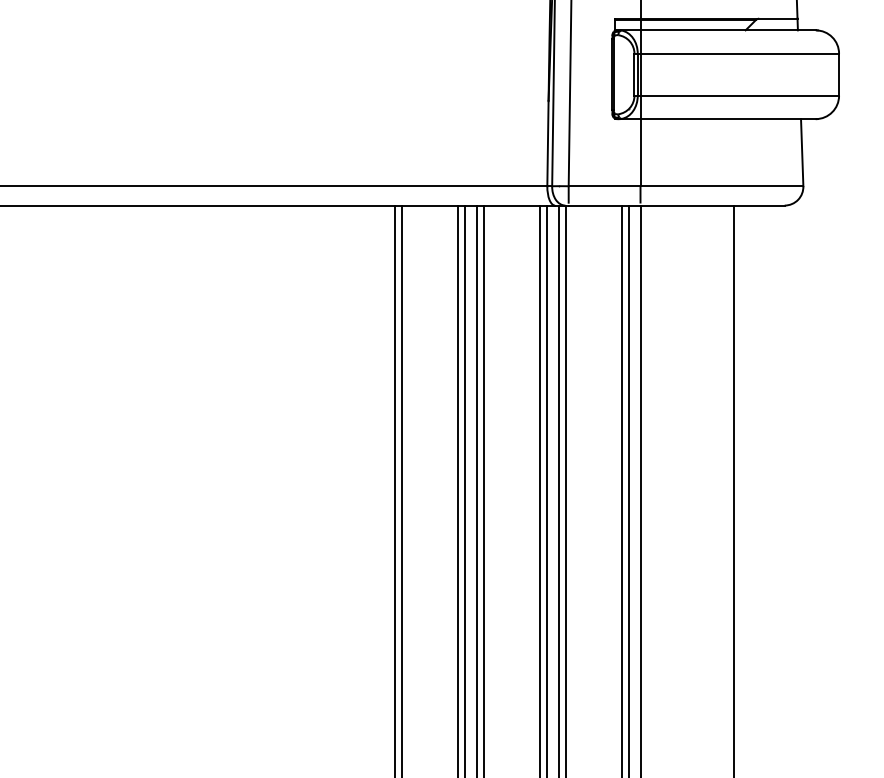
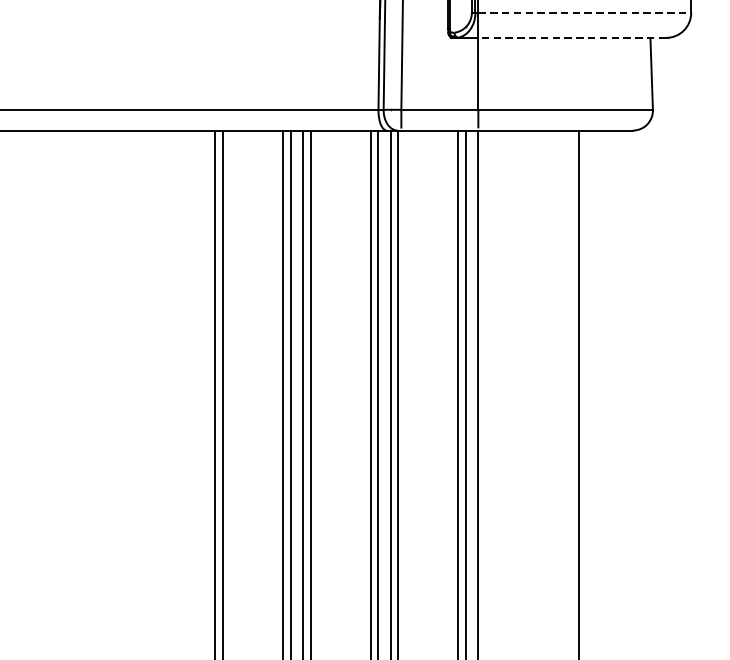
line: (740, 95) -> (585, 12), solid -> dashed
line: (728, 119) -> (572, 38), solid -> dashed

